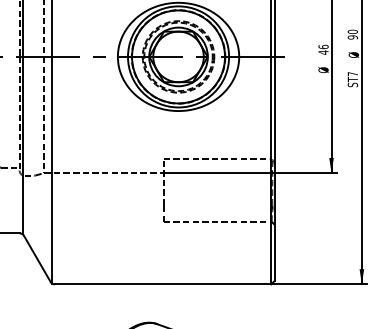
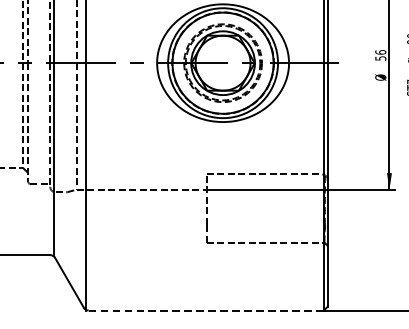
text: (323, 52) -> (380, 58), 46 -> 56
line: (163, 284) -> (206, 310), solid -> dashed

